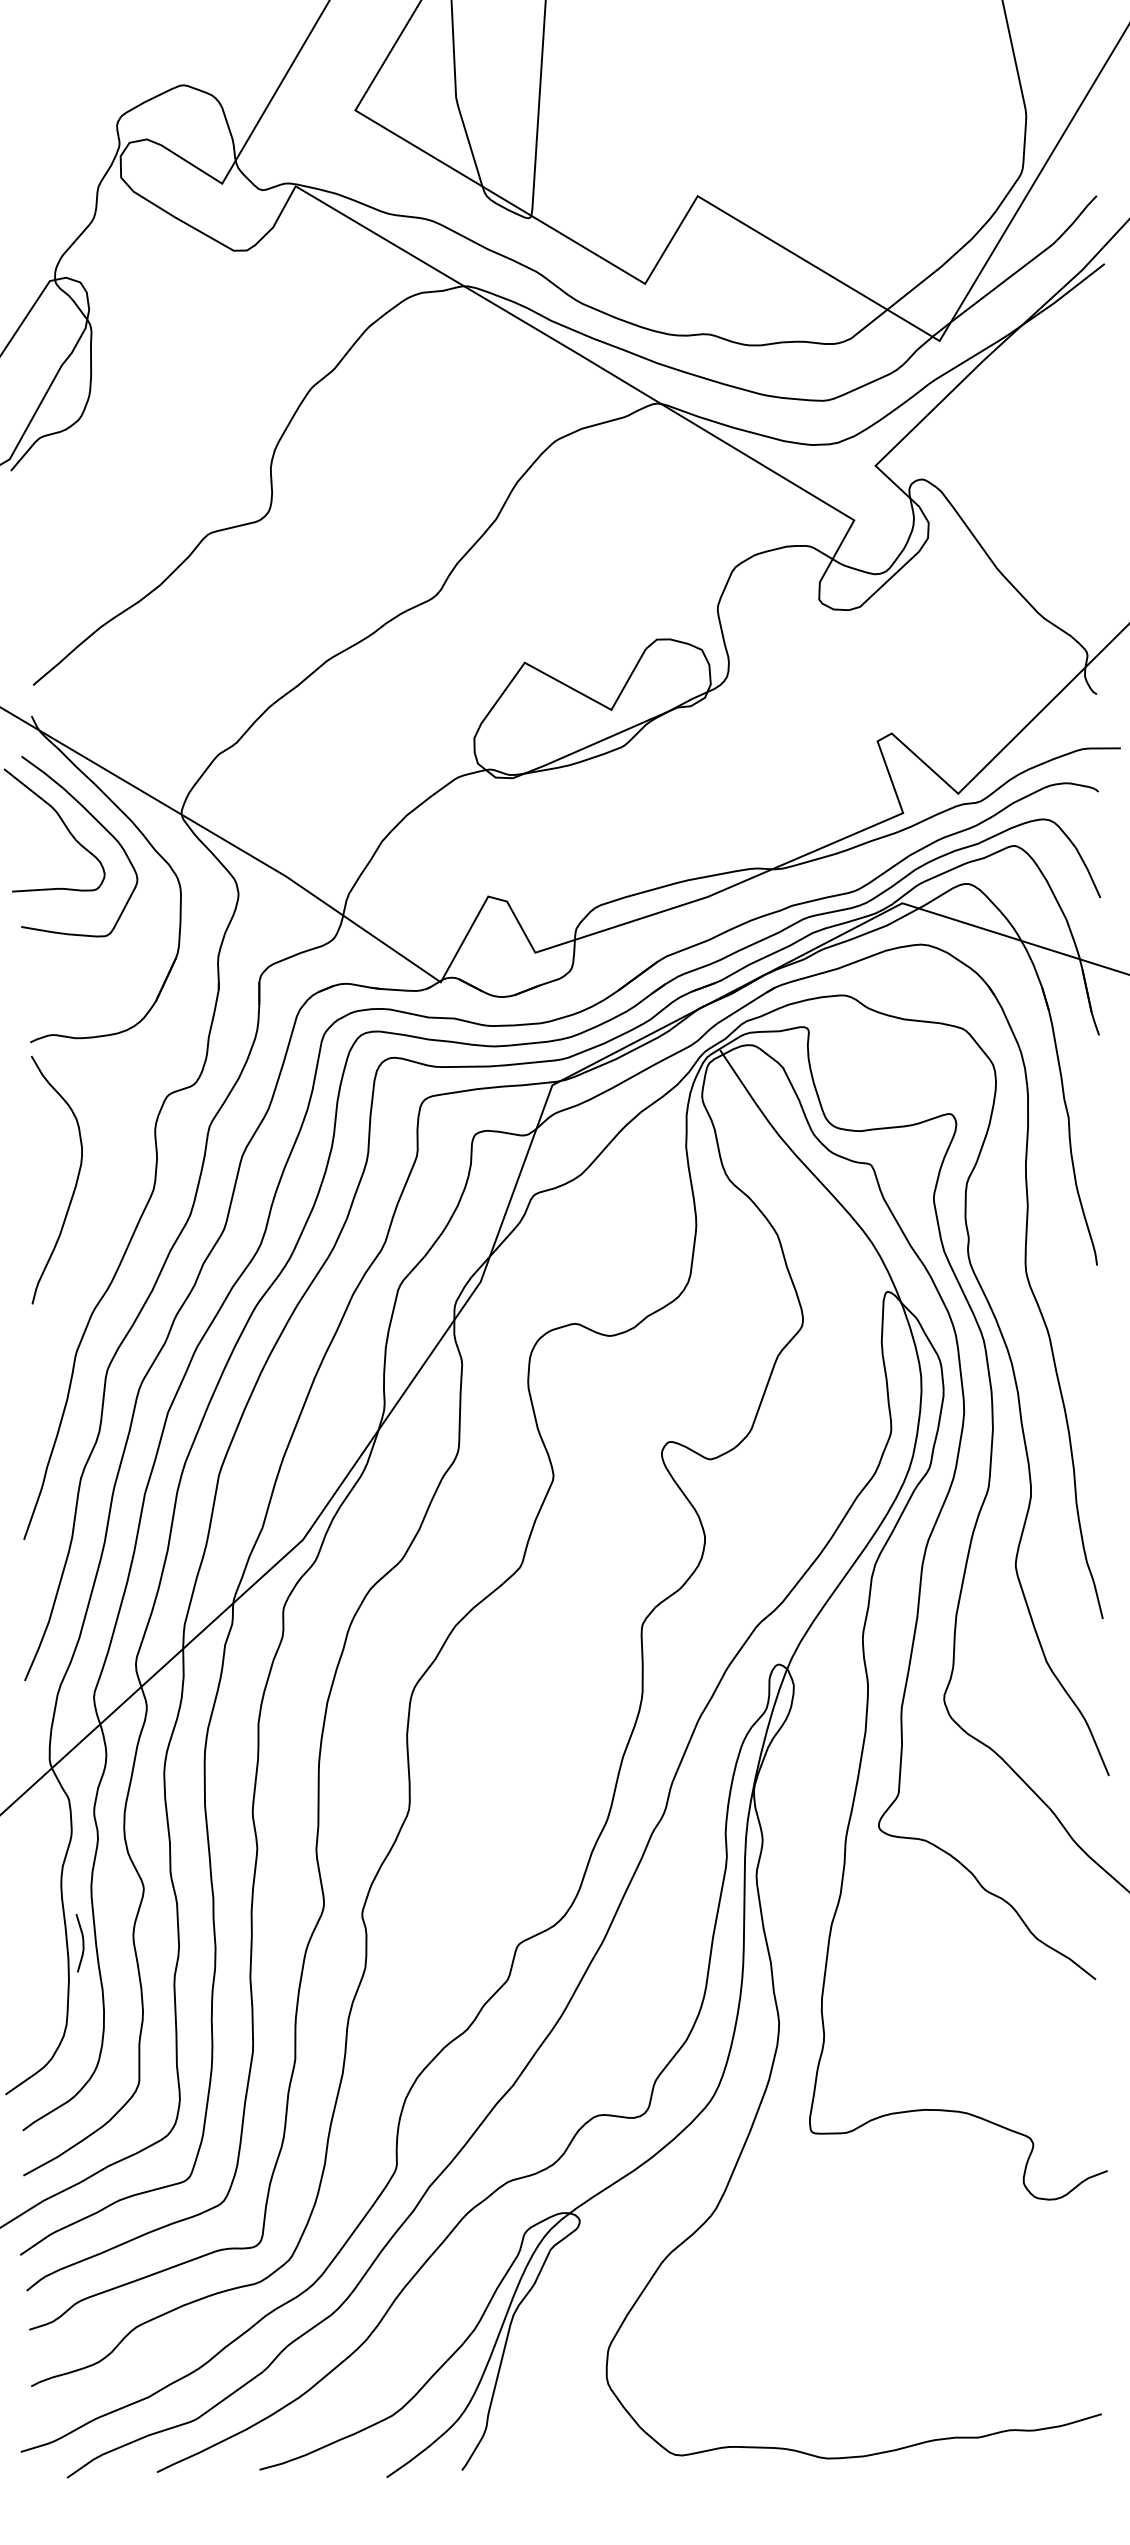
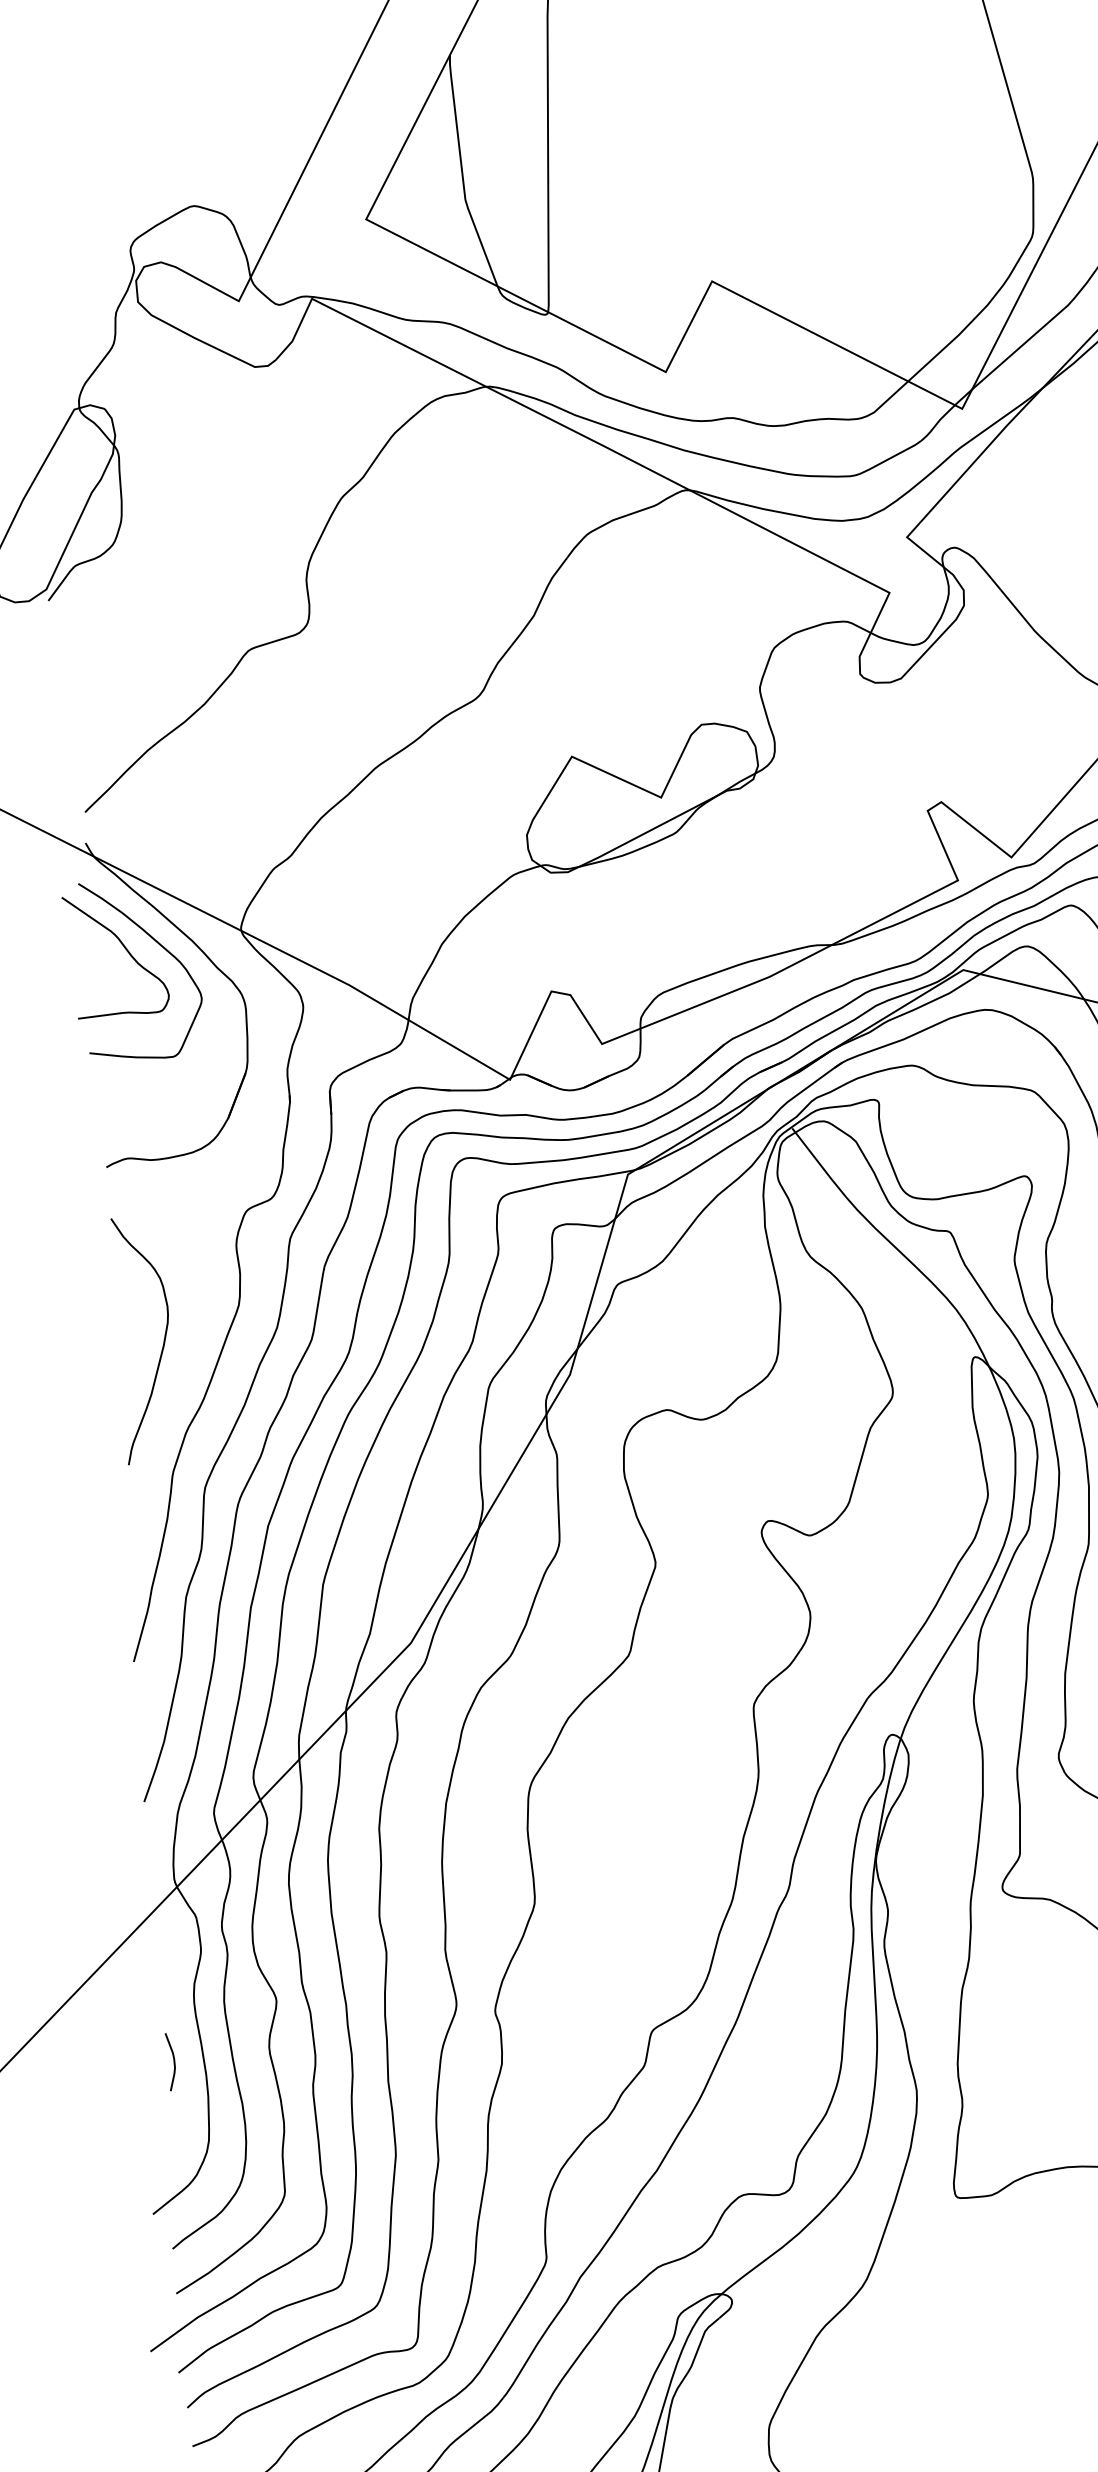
curve: (75, 1182) -> (163, 1341), moved
curve: (82, 1943) -> (173, 2062), moved

